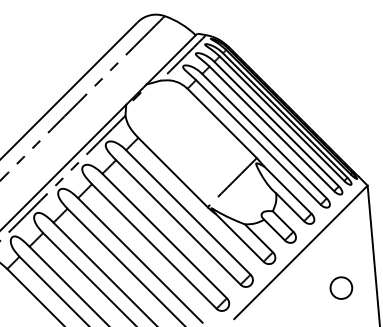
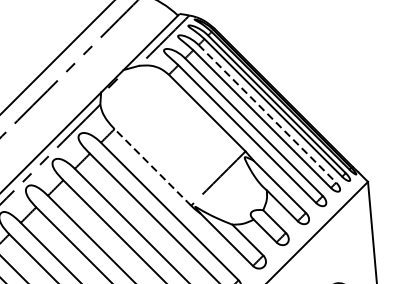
line: (277, 124) -> (268, 114), solid -> dashed
line: (172, 172) -> (152, 167), solid -> dashed

